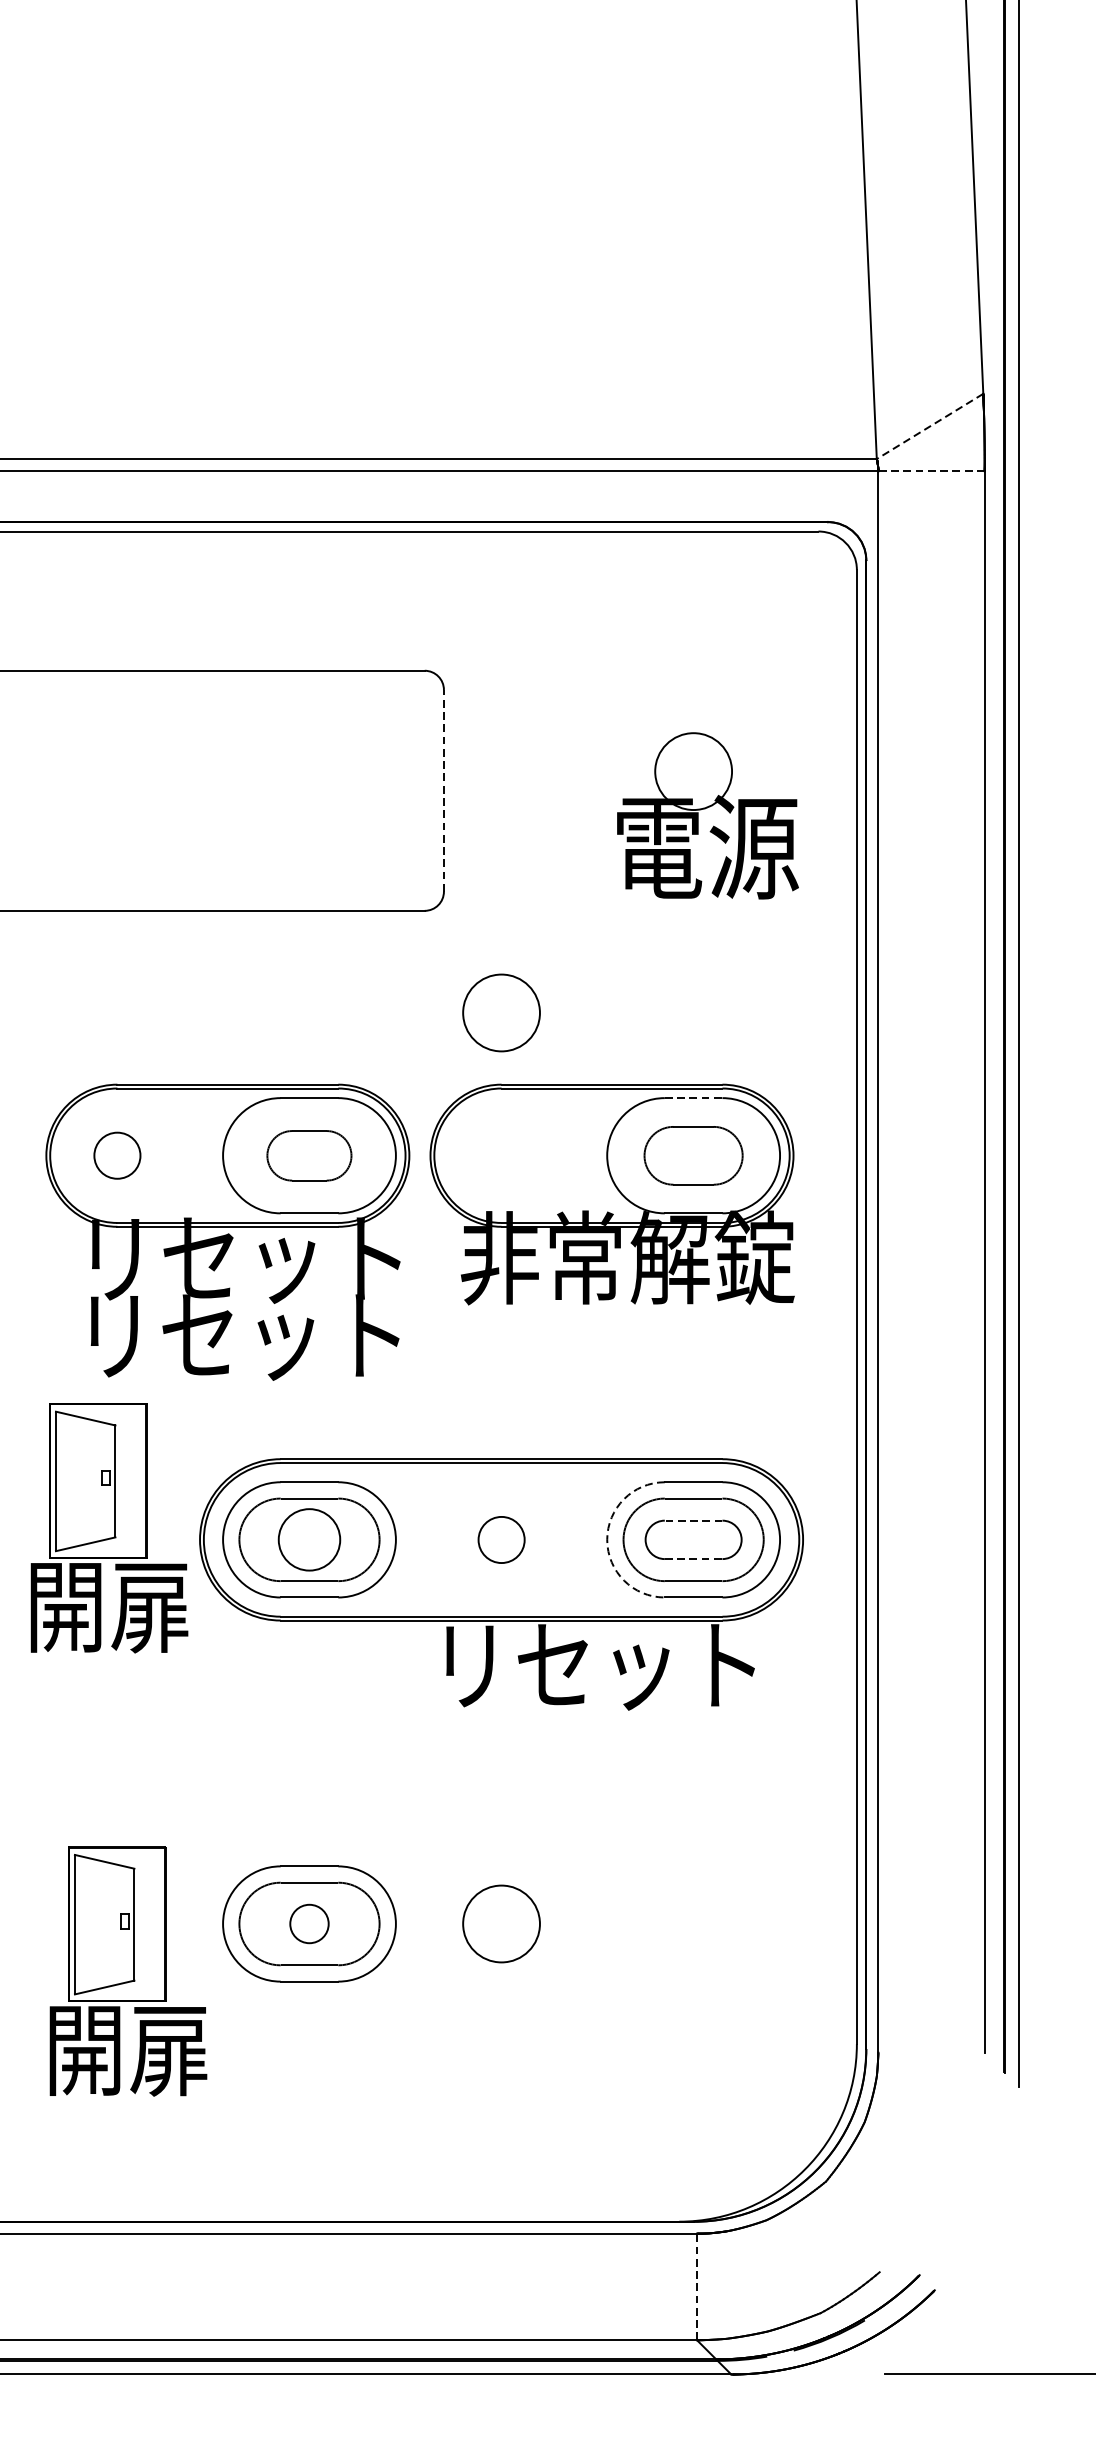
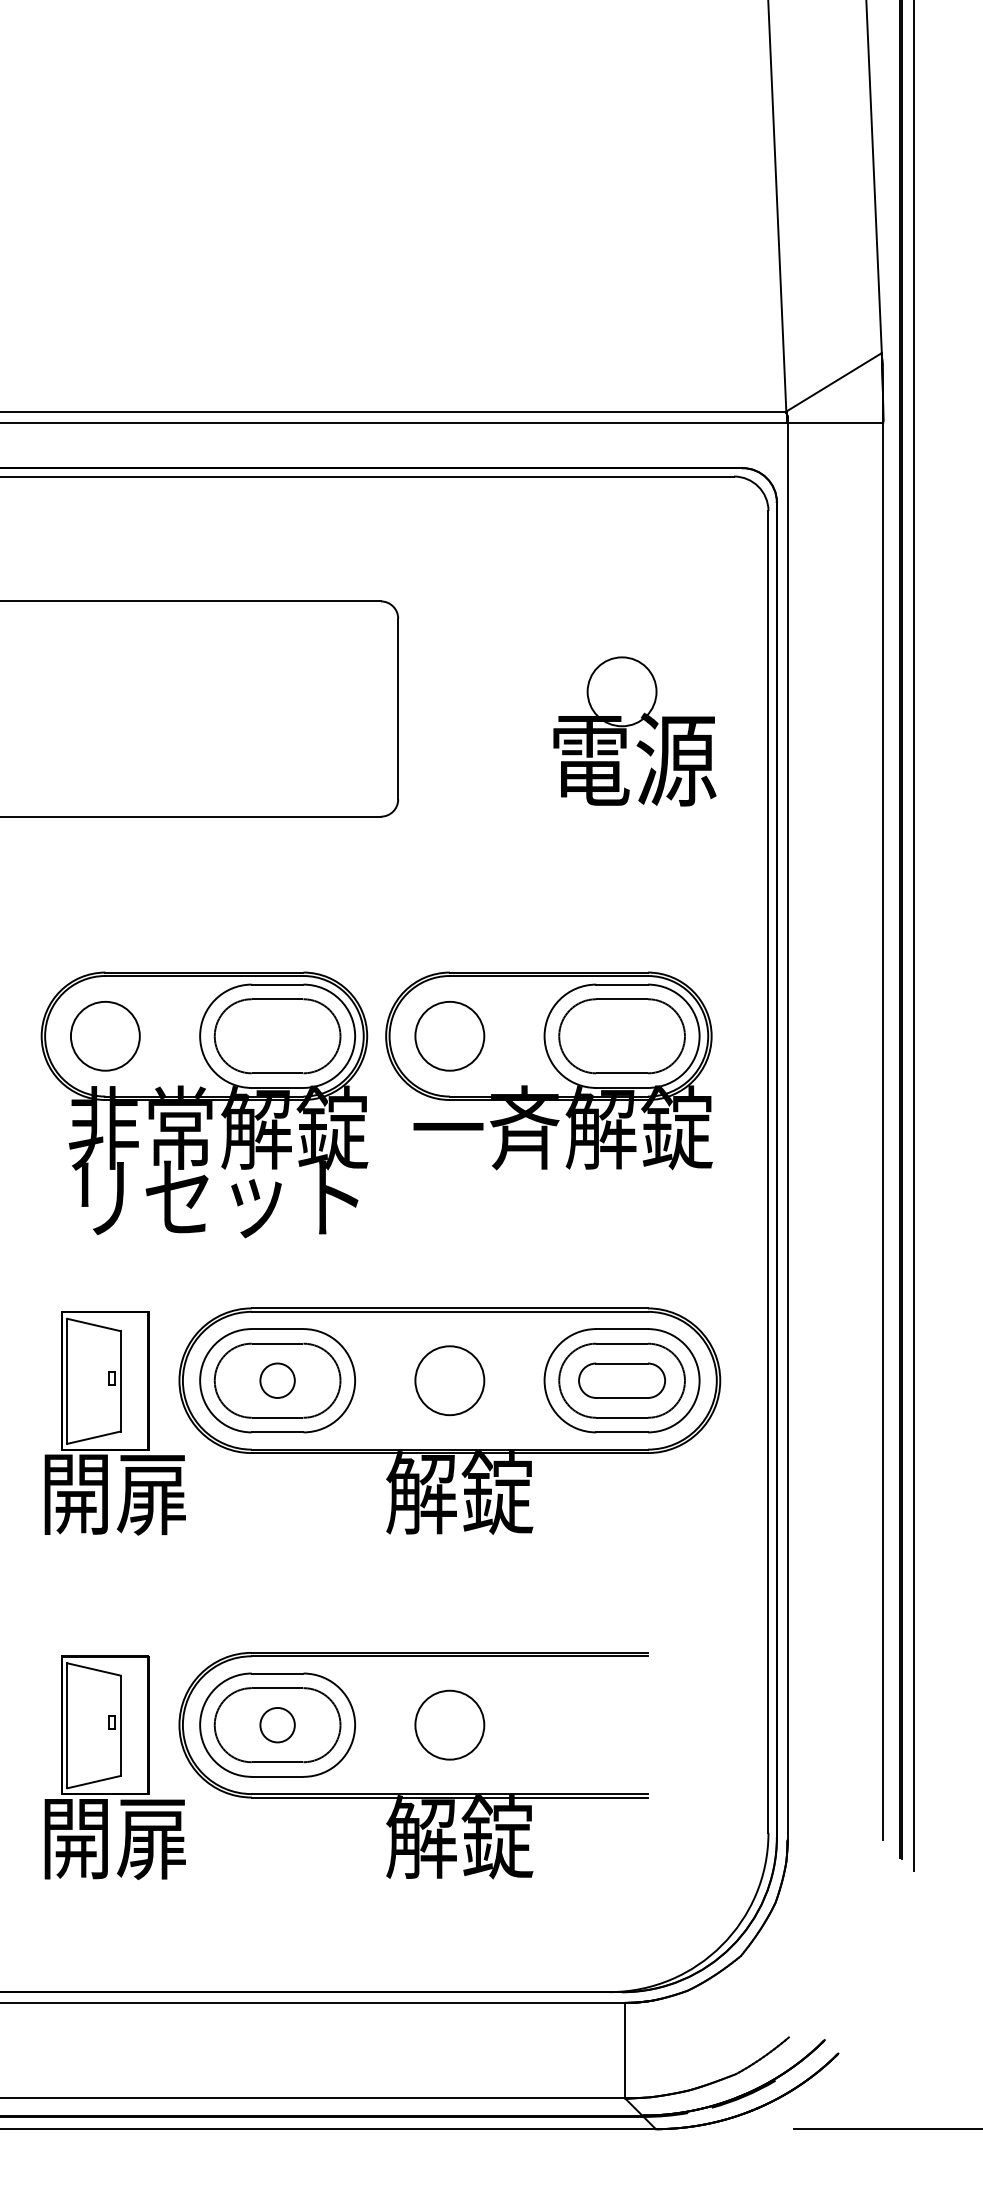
line: (930, 426) -> (834, 382), dashed -> solid
line: (931, 471) -> (835, 422), dashed -> solid
line: (444, 790) -> (398, 708), dashed -> solid
circle: (501, 1013) -> (449, 1036), moved
line: (694, 1097) -> (622, 984), dashed -> solid
circle: (116, 1154) -> (104, 1035), size x1.67
part: (309, 1155) -> (277, 1036), size x1.67
part: (692, 1155) -> (621, 1036), size x1.43
text: (243, 1257) -> (218, 1127), リセット -> 非常解錠
text: (542, 1257) -> (486, 1127), 非常解錠 -> 一斉解錠
line: (694, 1520) -> (622, 1363), dashed -> solid
part: (108, 1528) -> (114, 1423), moved
circle: (309, 1539) -> (277, 1380), size x0.62
circle: (501, 1539) -> (449, 1380), size x1.67
arc: (607, 1539) -> (544, 1380), dashed -> solid
line: (694, 1558) -> (622, 1397), dashed -> solid
text: (592, 1664) -> (531, 1492), リセット -> 解錠
part: (461, 2000) -> (413, 1793), added
line: (697, 2286) -> (625, 2050), dashed -> solid

